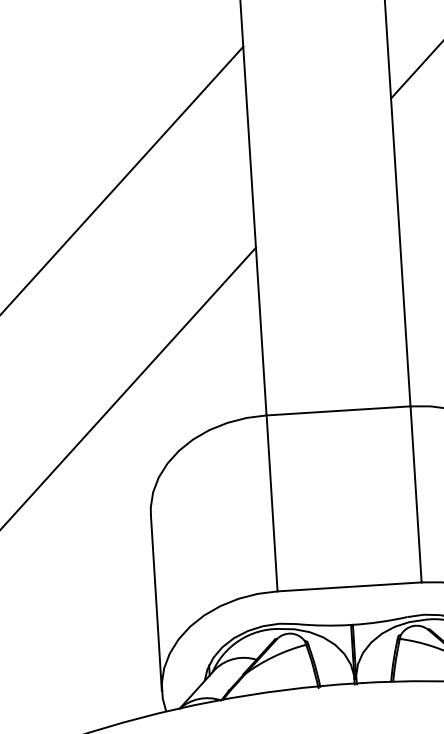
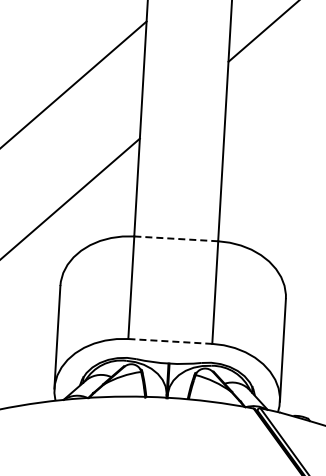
line: (337, 410) -> (175, 238), solid -> dashed
line: (348, 587) -> (169, 341), solid -> dashed

